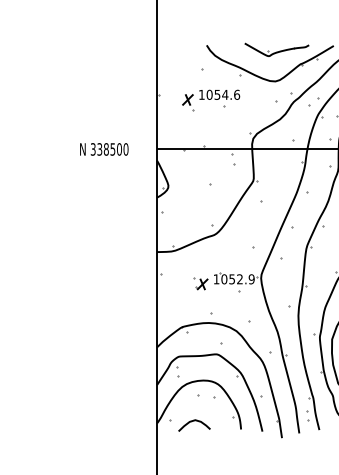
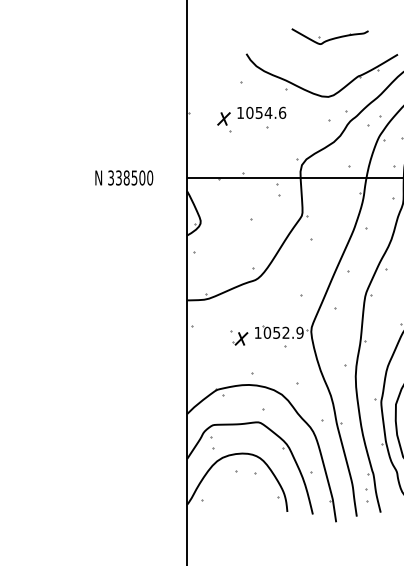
part: (276, 49) -> (329, 36), moved
curve: (194, 421) -> (231, 502), removed

